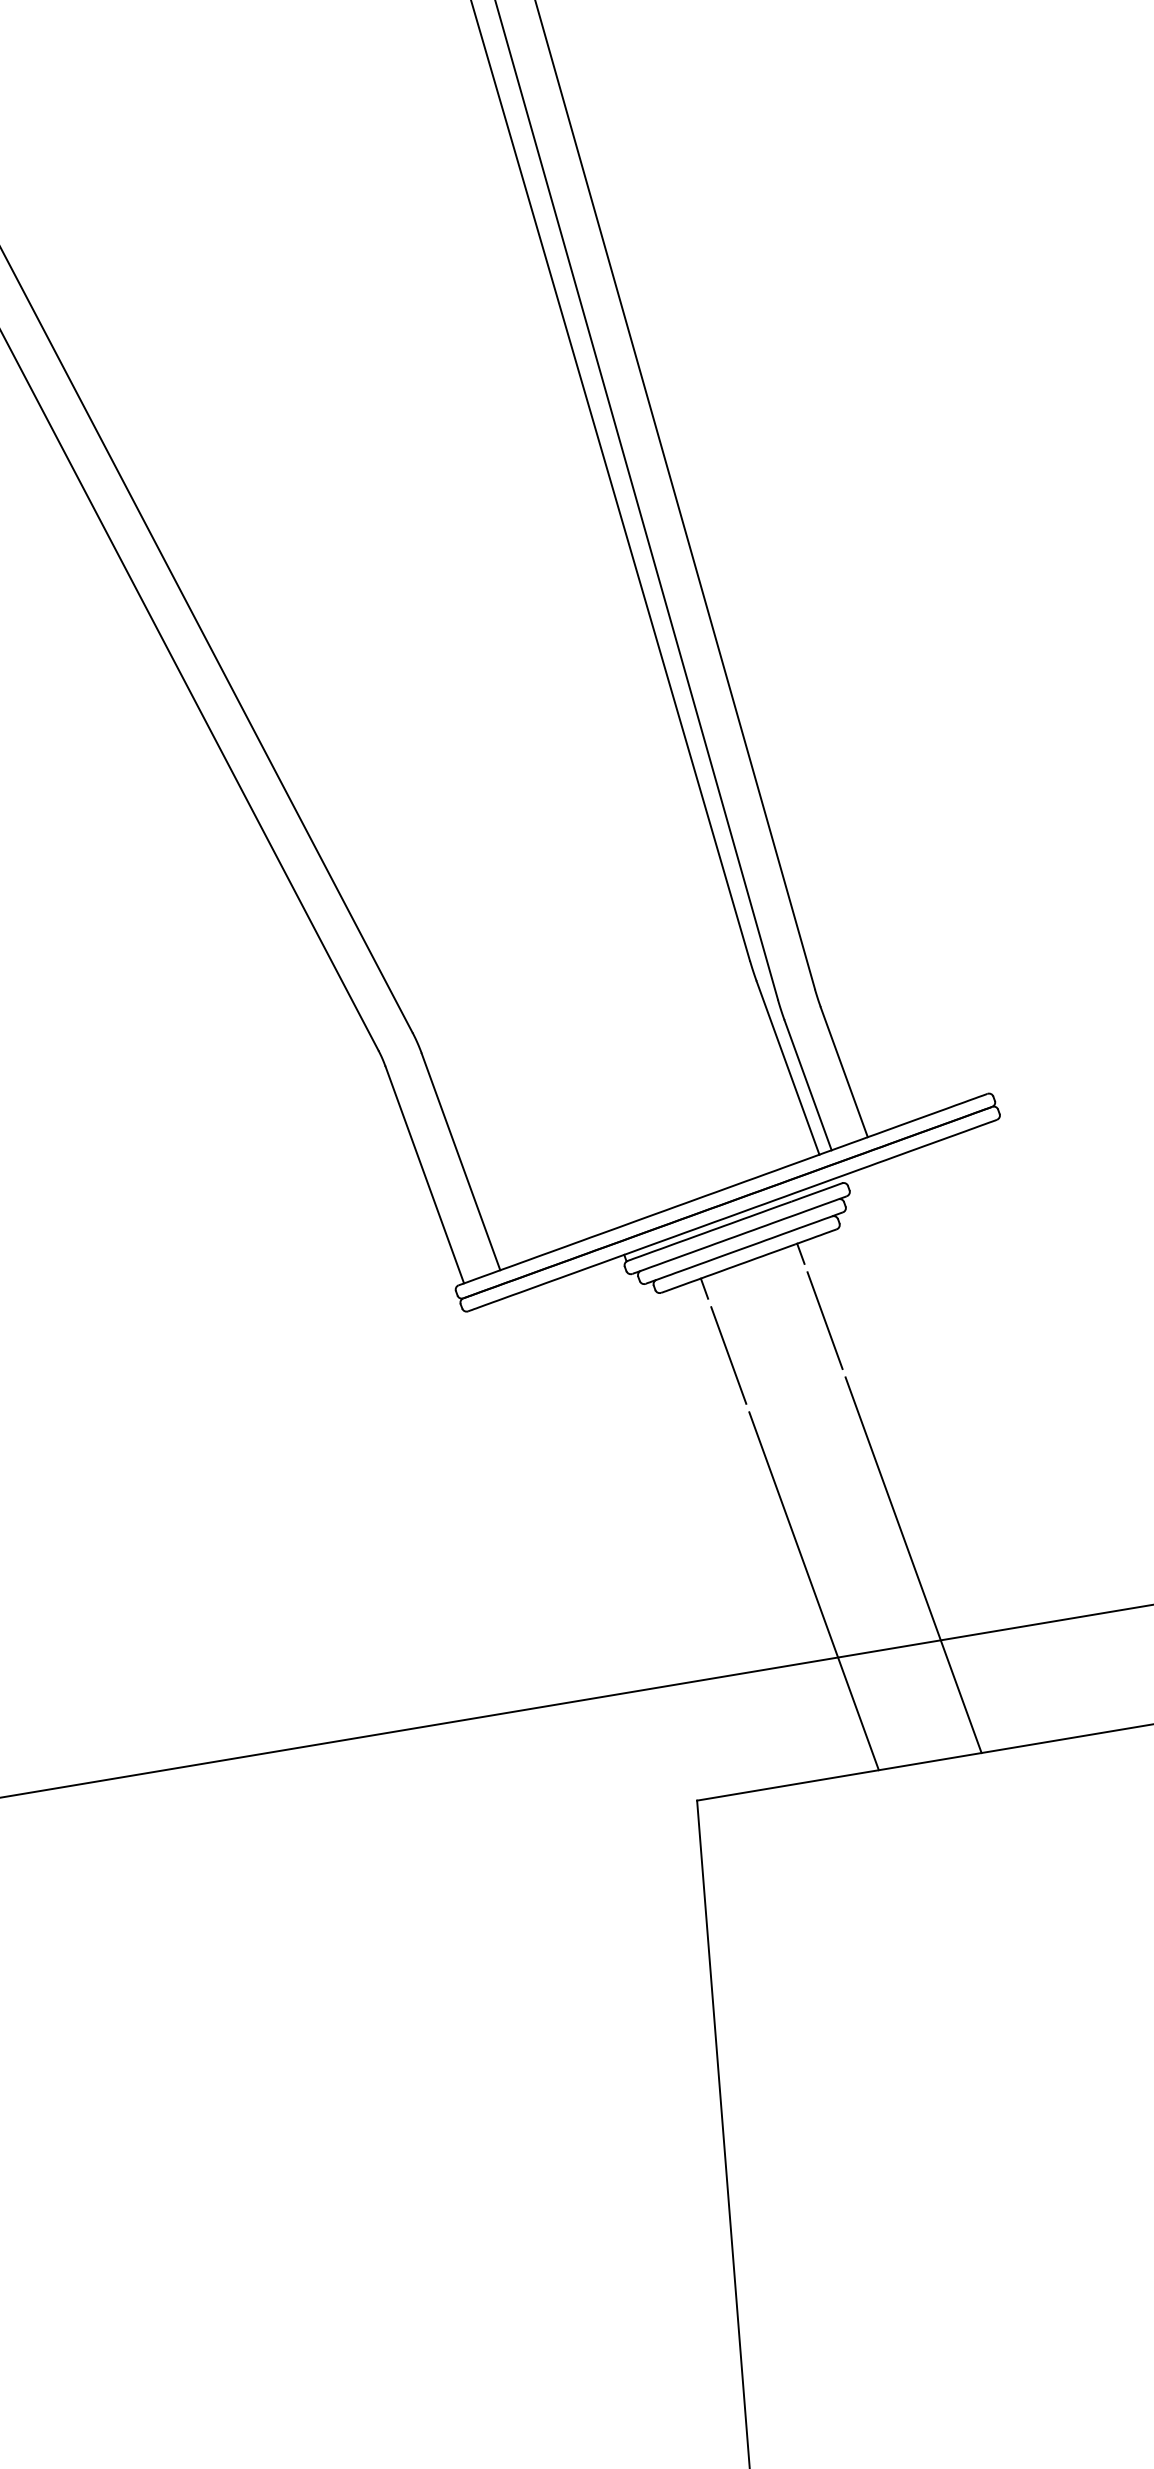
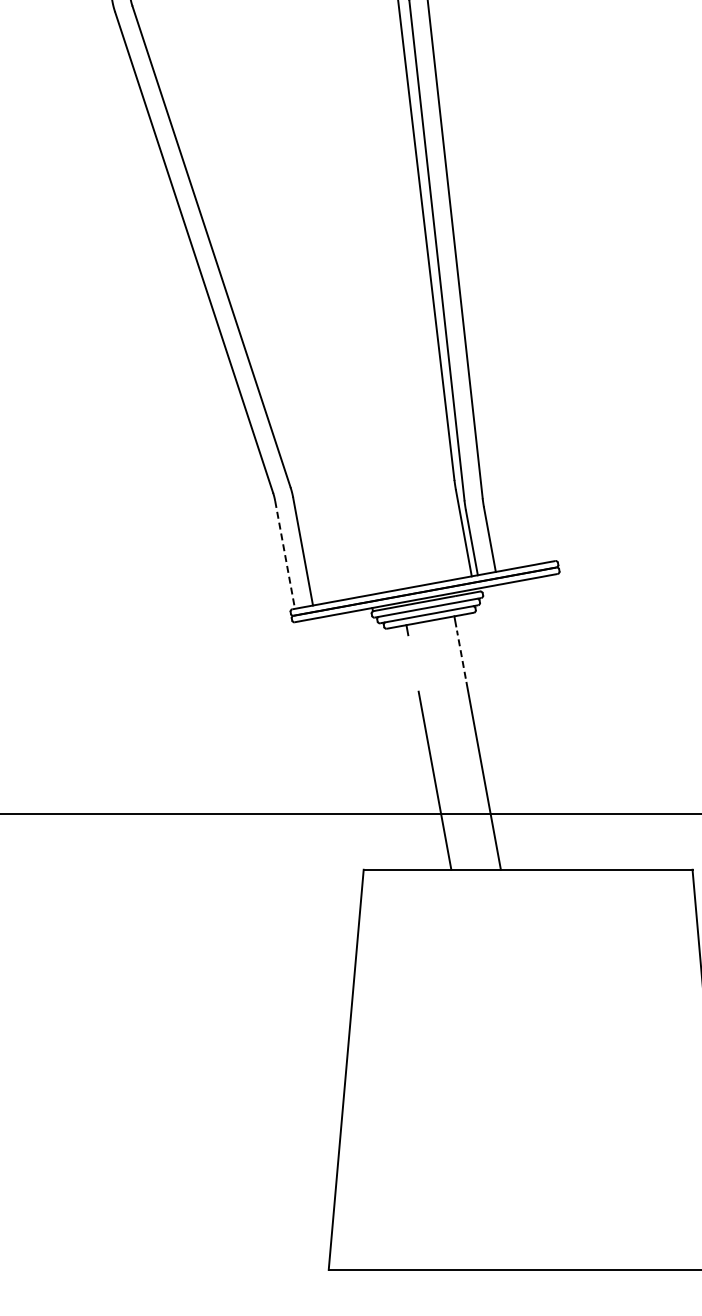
line: (425, 1174) -> (285, 554), solid -> dashed
line: (825, 1320) -> (461, 654), solid -> dashed
line: (728, 1355) -> (413, 663), removed

